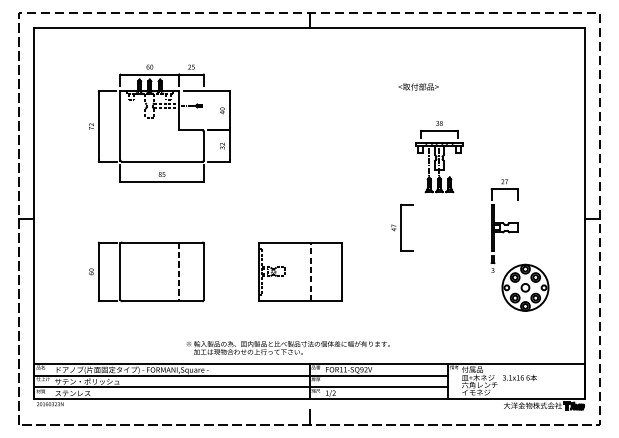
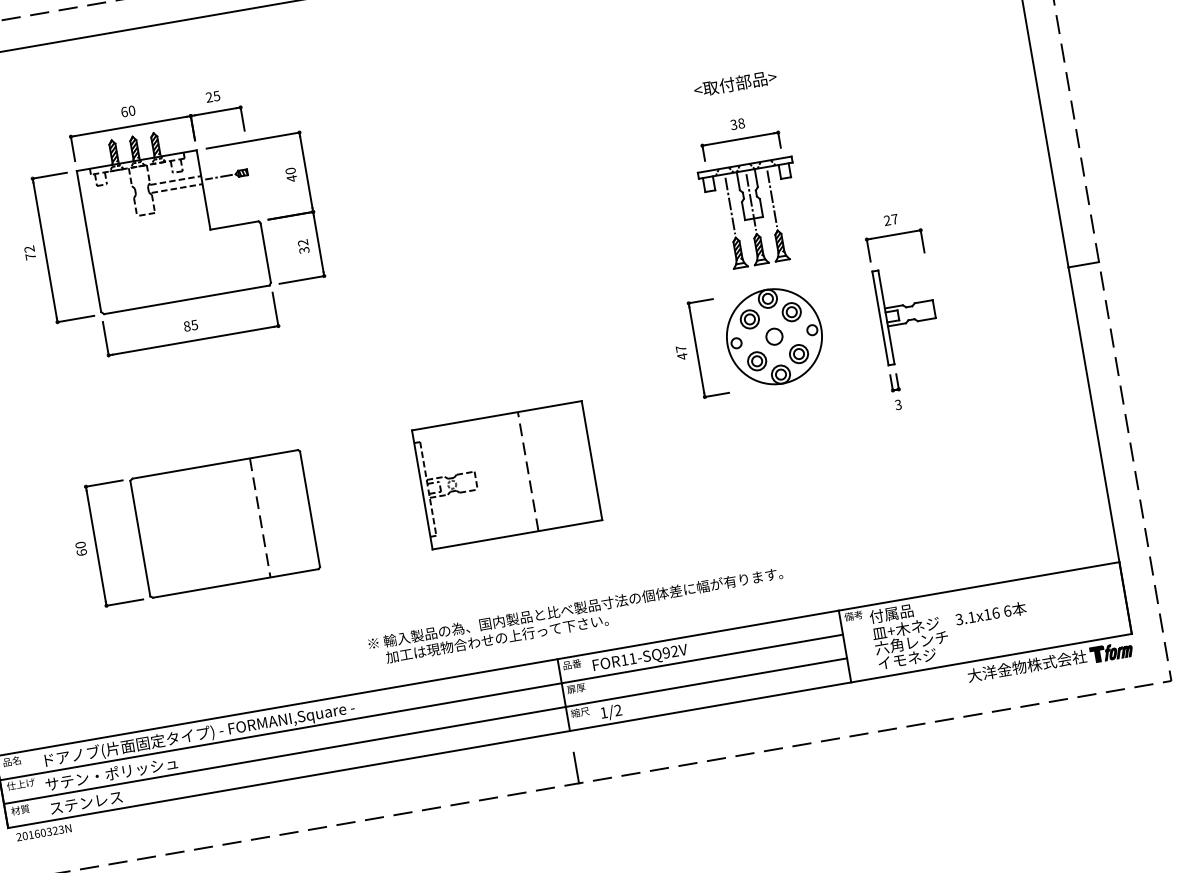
text: (418, 86) -> (734, 82), moved
line: (449, 161) -> (771, 198), added
part: (525, 287) -> (774, 336), moved
text: (287, 347) -> (575, 615), moved

